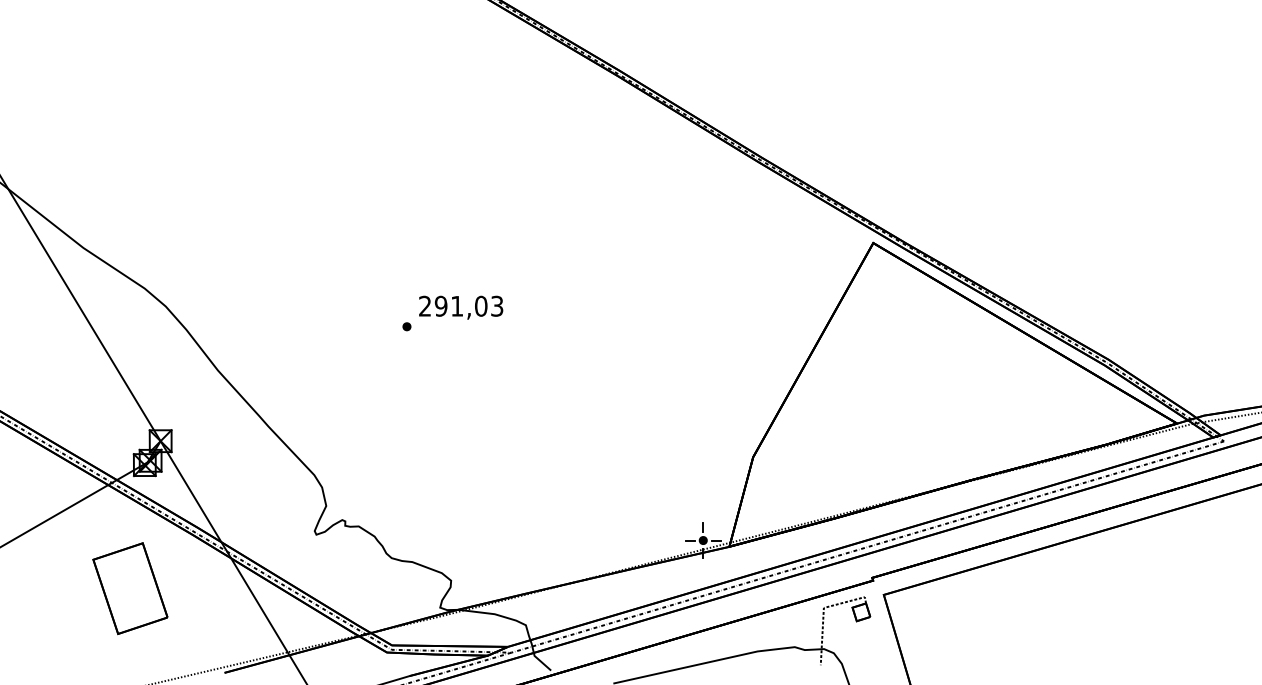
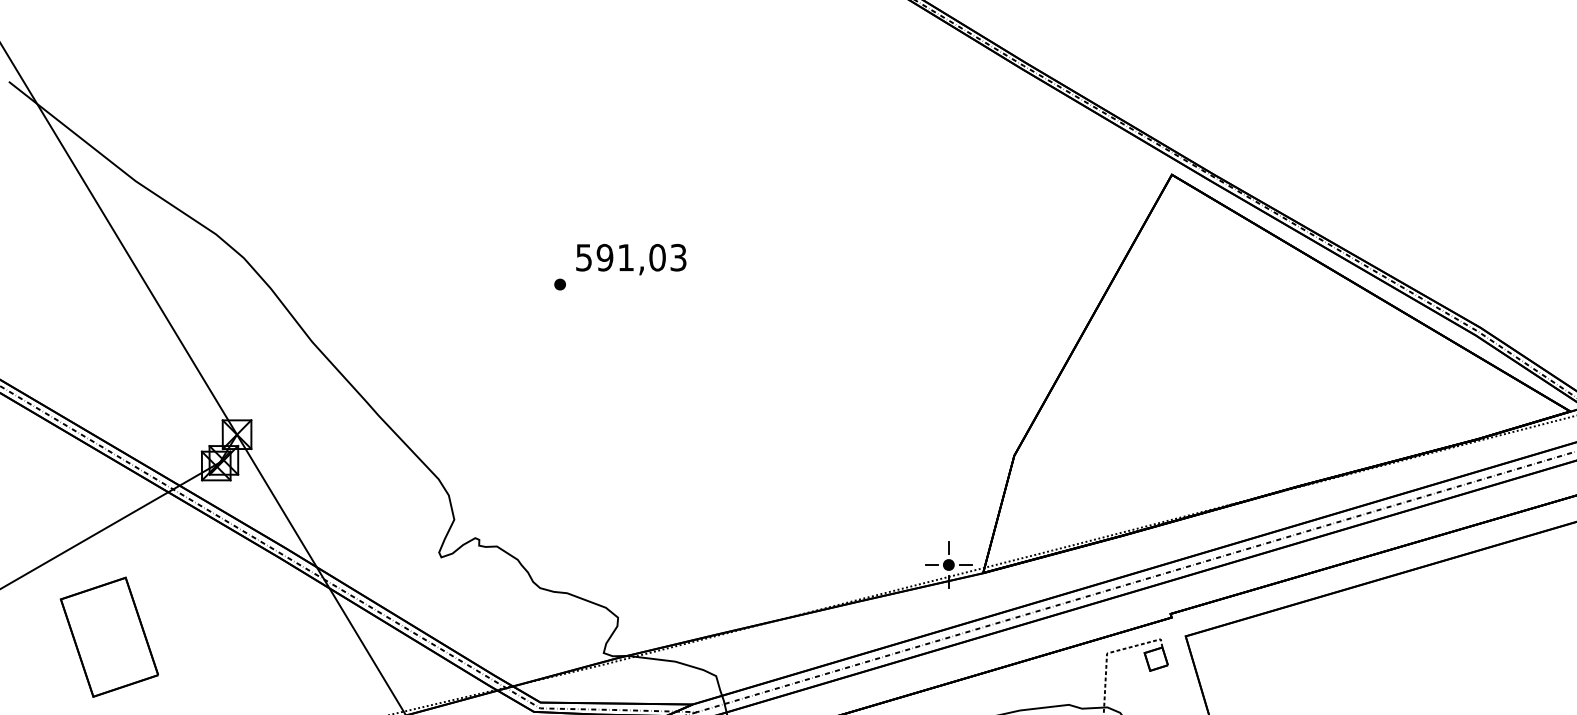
text: (424, 305) -> (583, 256), 291,03 -> 591,03
part: (130, 588) -> (109, 637), moved

